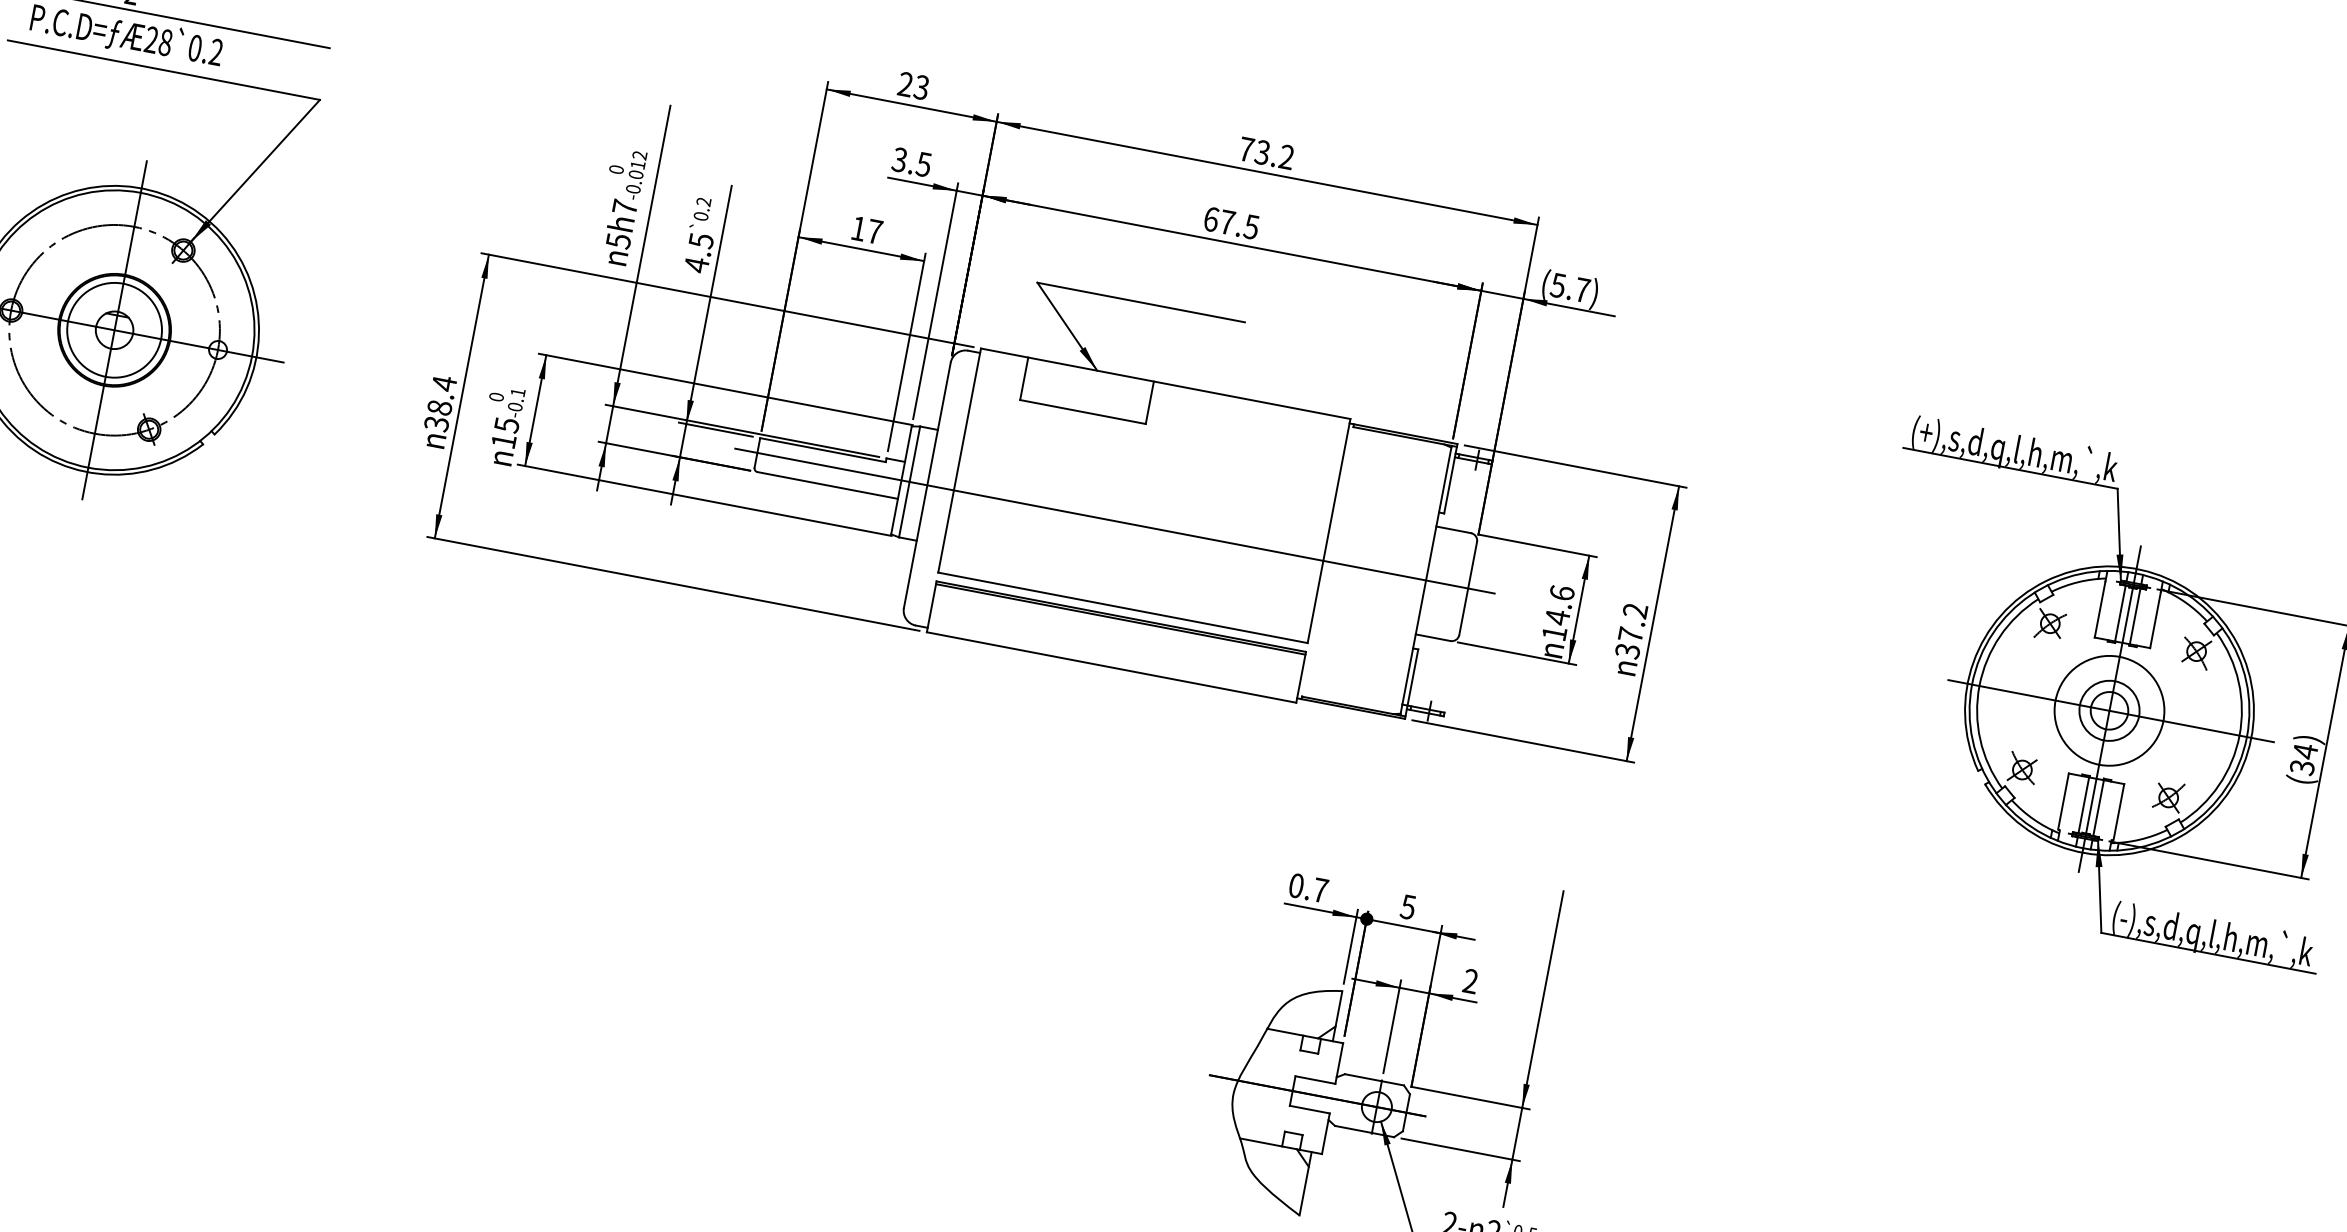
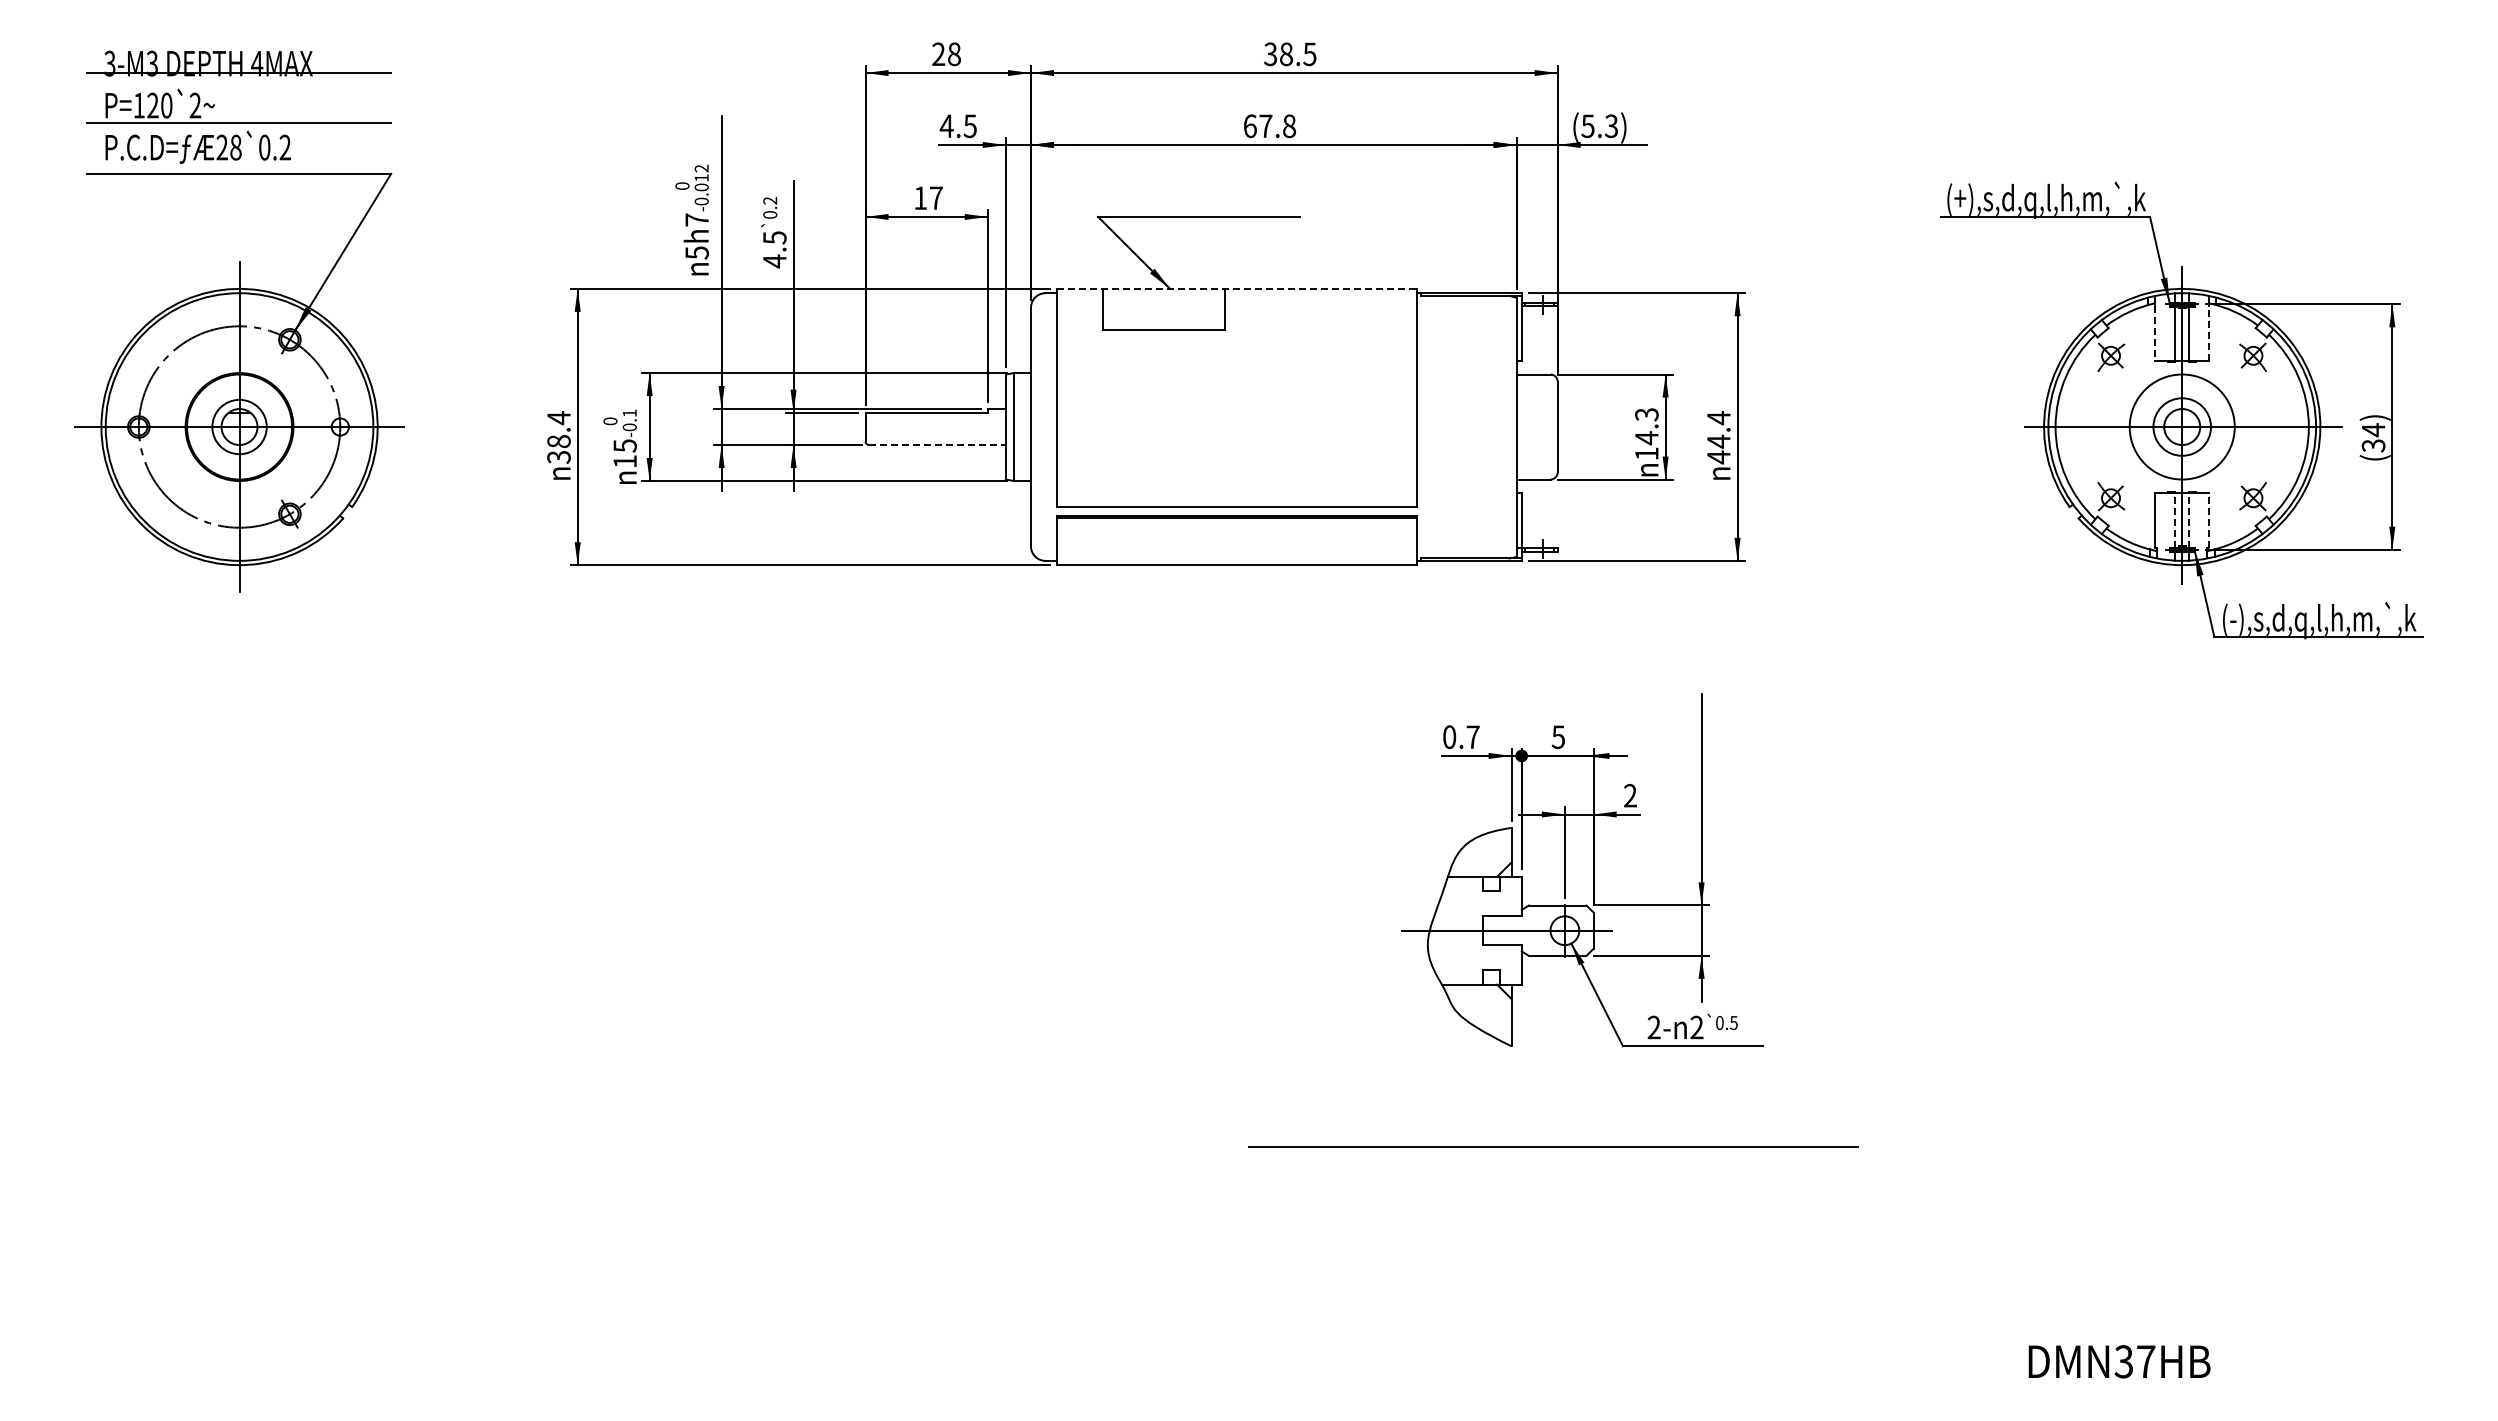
text: (920, 86) -> (953, 53), 23 -> 28
text: (1266, 153) -> (1290, 54), 73.2 -> 38.5
text: (899, 160) -> (946, 126), 3.5 -> 4.5
text: (1251, 226) -> (1289, 125), 67.5 -> 67.8
text: (1582, 290) -> (1611, 126), 5.7 -> 5.3
circle: (114, 329) -> (239, 426), size x0.6
line: (1165, 383) -> (1236, 288), solid -> dashed
line: (827, 485) -> (937, 445), solid -> dashed
line: (1114, 521) -> (1213, 427), removed
text: (1561, 593) -> (1646, 414), 14.6 -> 14.3
line: (2100, 610) -> (2155, 334), solid -> dashed
line: (2155, 620) -> (2209, 333), solid -> dashed
text: (1631, 630) -> (1718, 437), 37.2 -> 44.4
line: (2084, 804) -> (2175, 519), solid -> dashed
line: (2098, 807) -> (2189, 519), solid -> dashed
line: (2119, 812) -> (2209, 520), solid -> dashed

